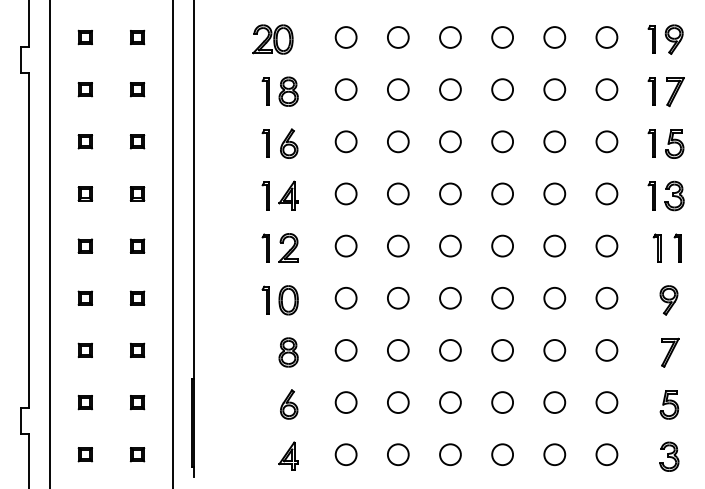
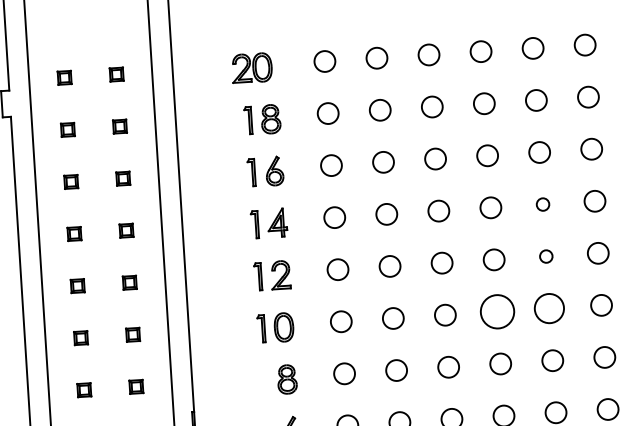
circle: (554, 193) -> (542, 204), size x0.6
circle: (554, 245) -> (545, 256), size x0.6
circle: (502, 298) -> (497, 312), size x1.6
circle: (554, 298) -> (549, 308), size x1.4

